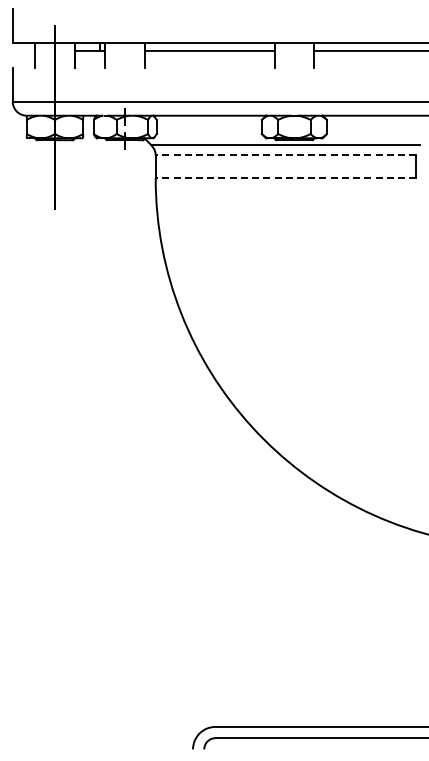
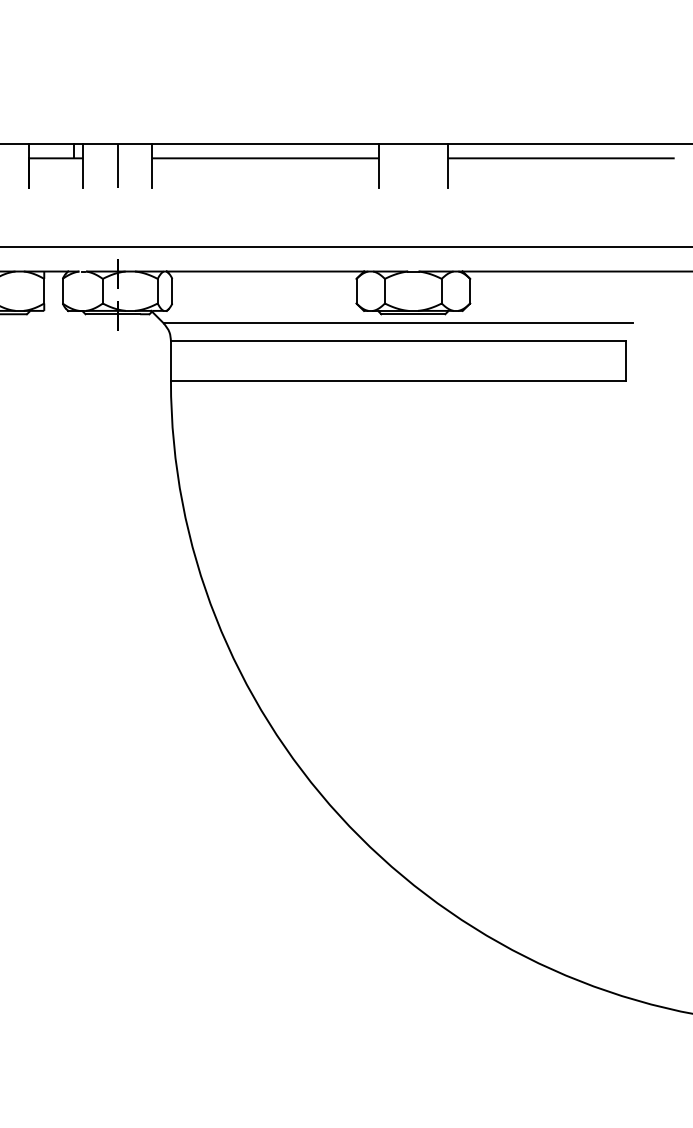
line: (125, 54) -> (118, 164), added
line: (285, 155) -> (397, 341), dashed -> solid
line: (285, 178) -> (397, 381), dashed -> solid

